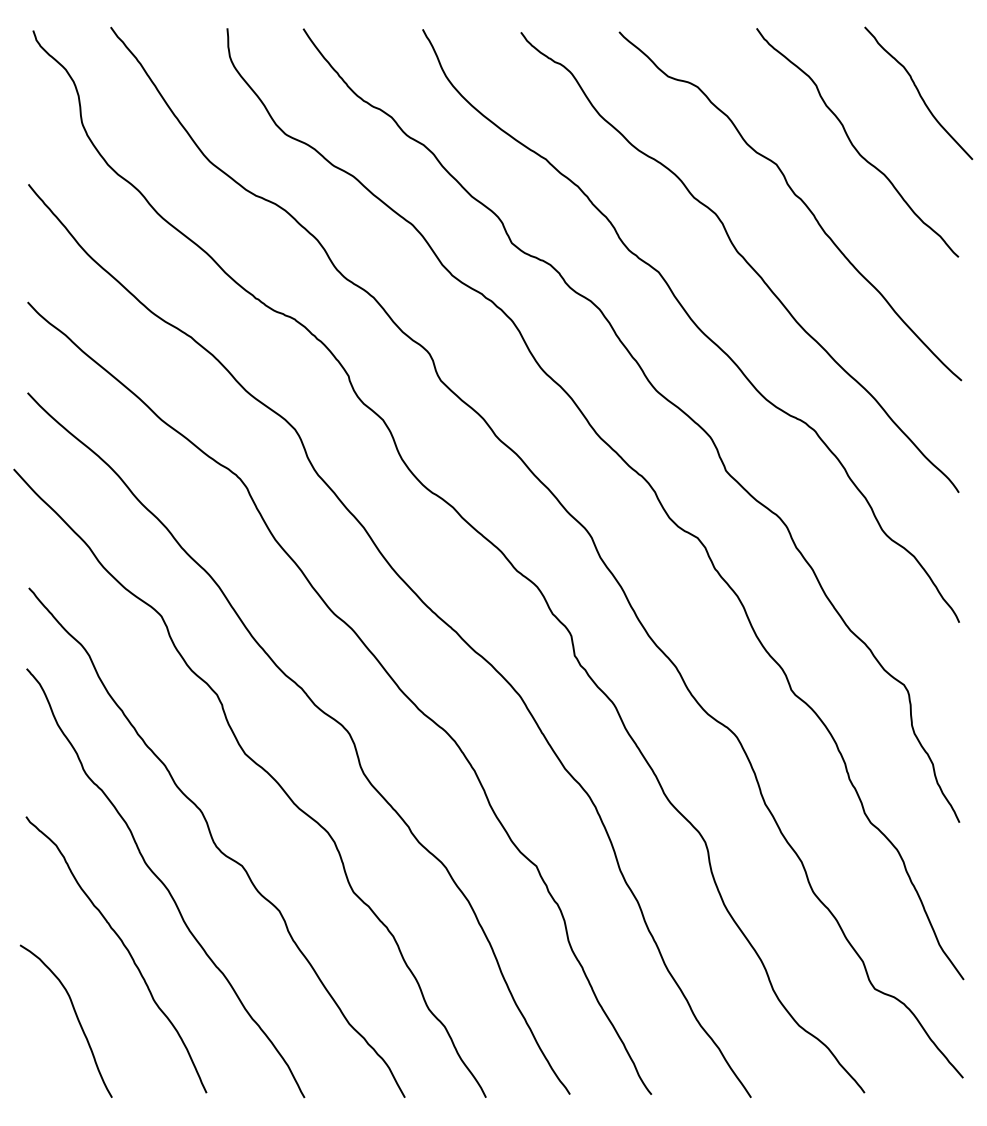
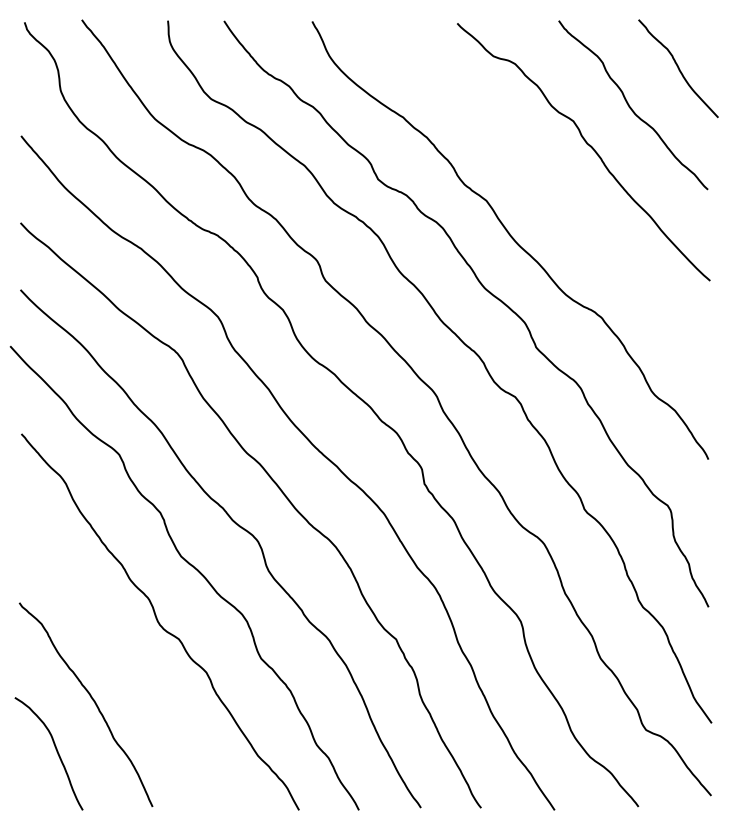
curve: (742, 258) -> (548, 190), removed
curve: (164, 883) -> (121, 652), removed

